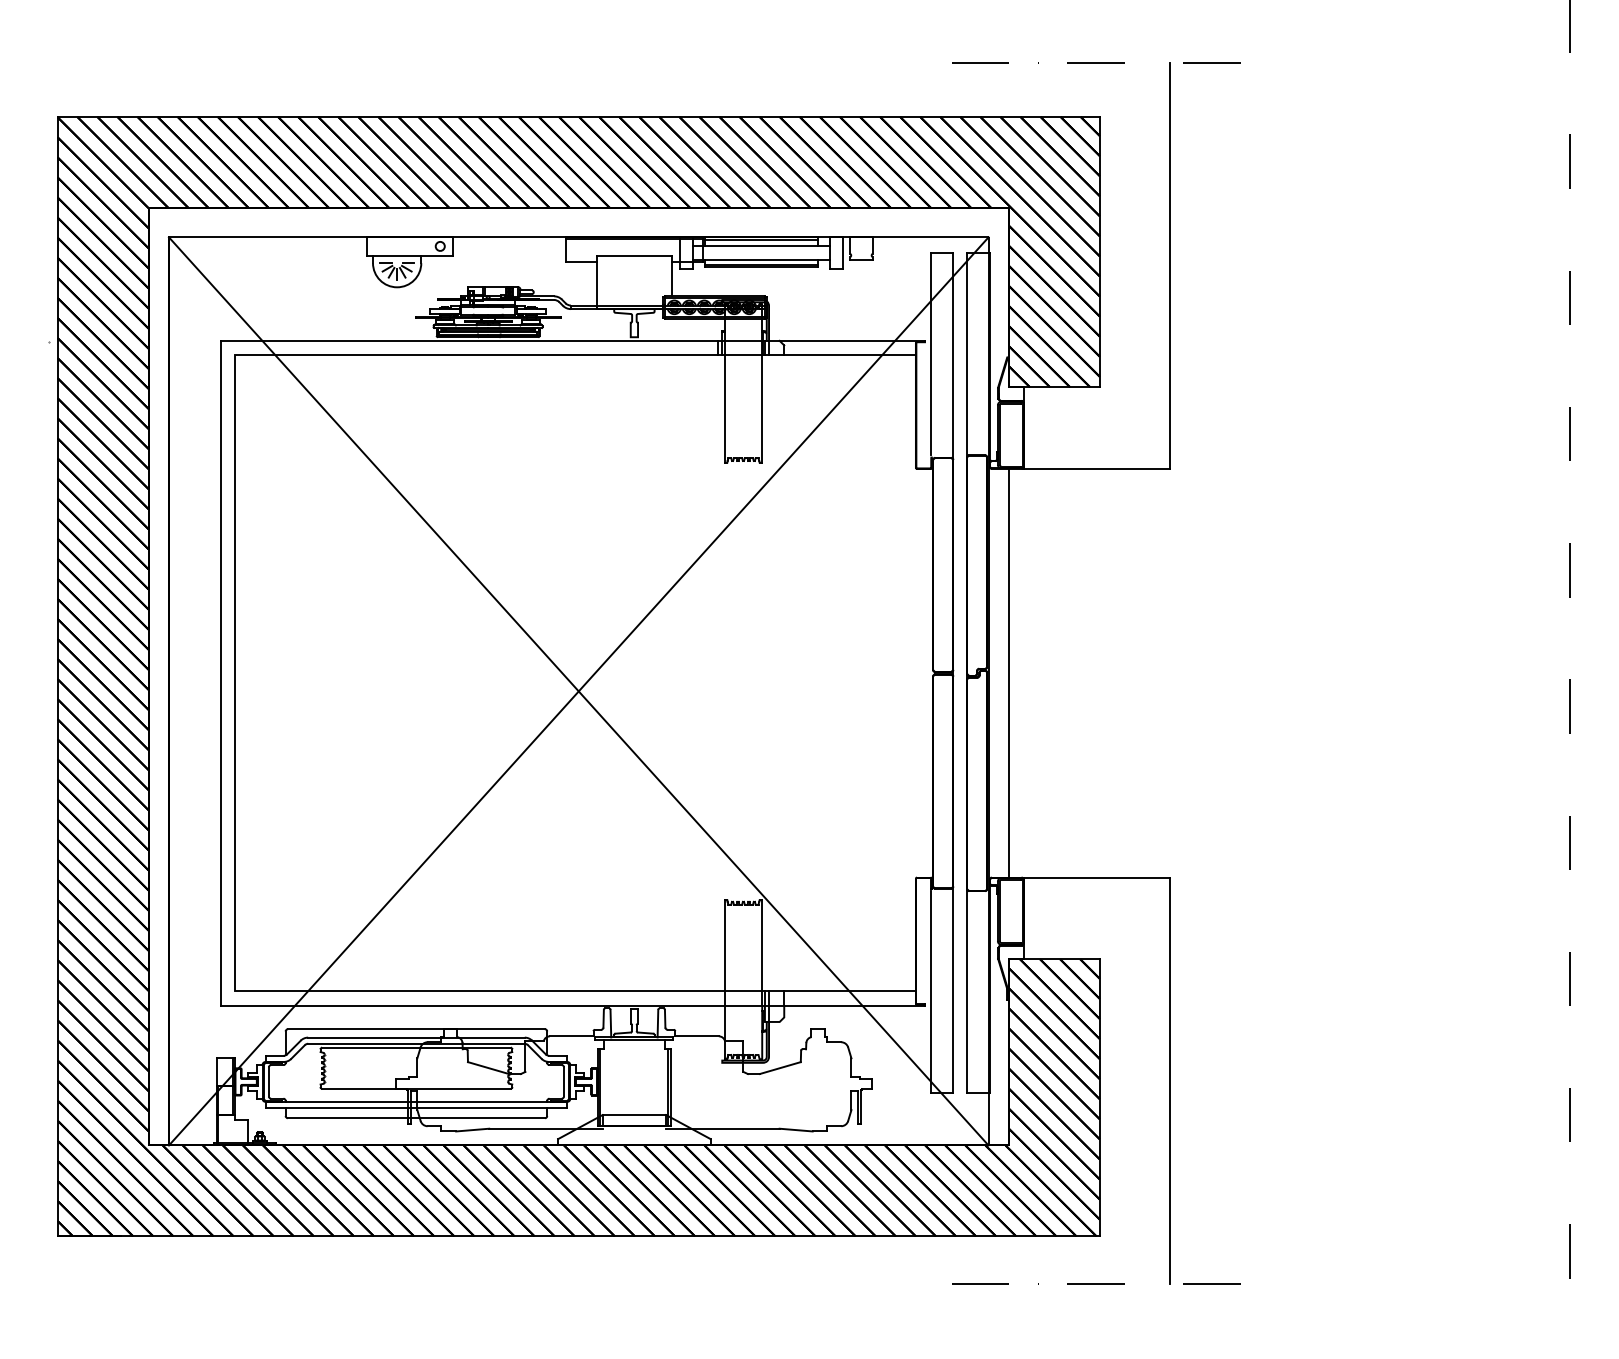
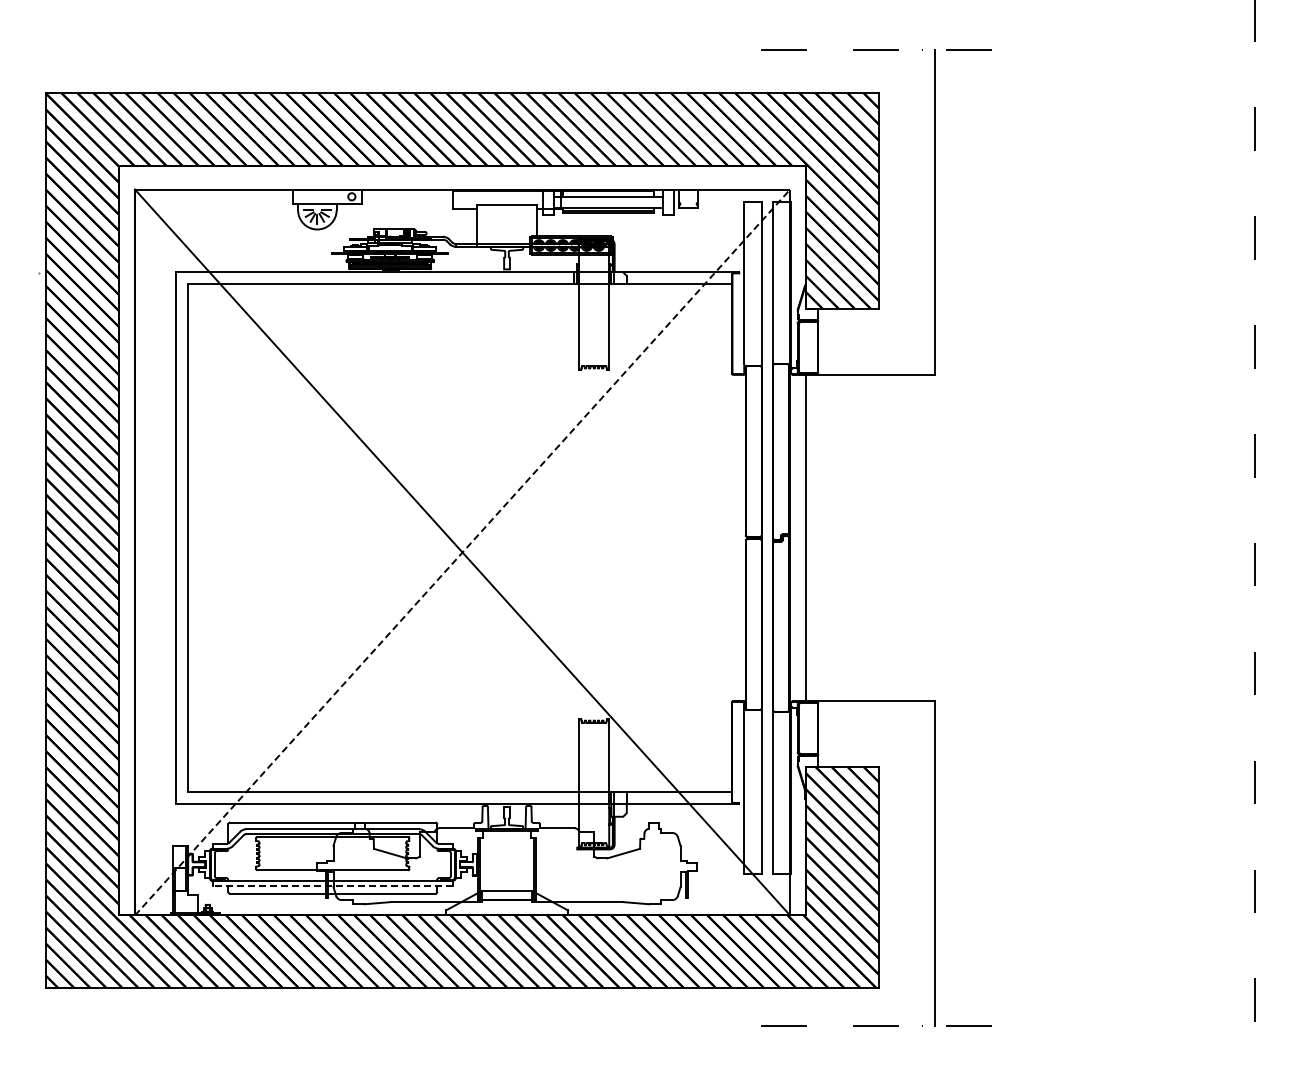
line: (578, 691) -> (462, 552), solid -> dashed
line: (416, 1107) -> (332, 885), solid -> dashed

